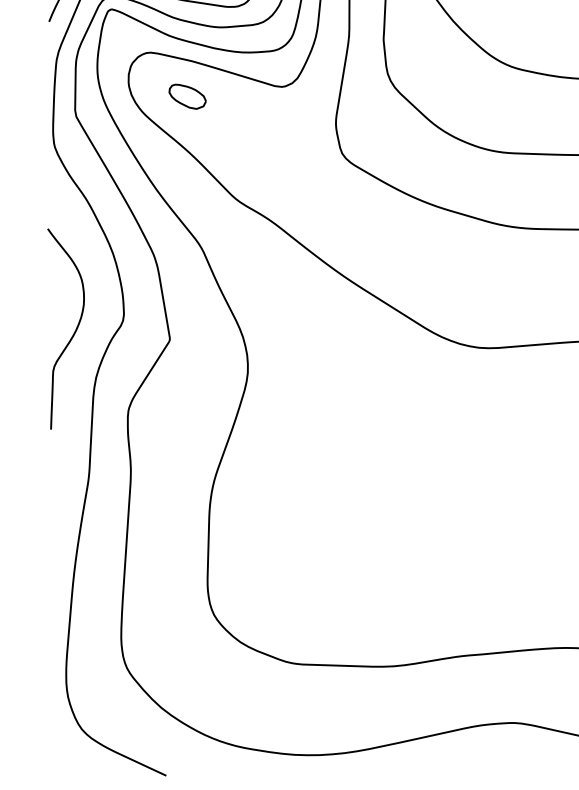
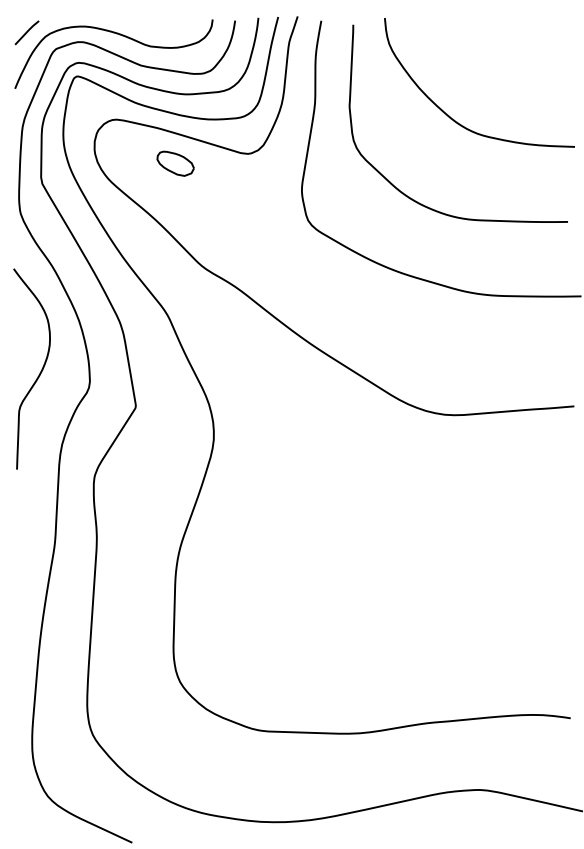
part: (187, 96) -> (175, 163), moved
curve: (72, 334) -> (38, 374), moved

